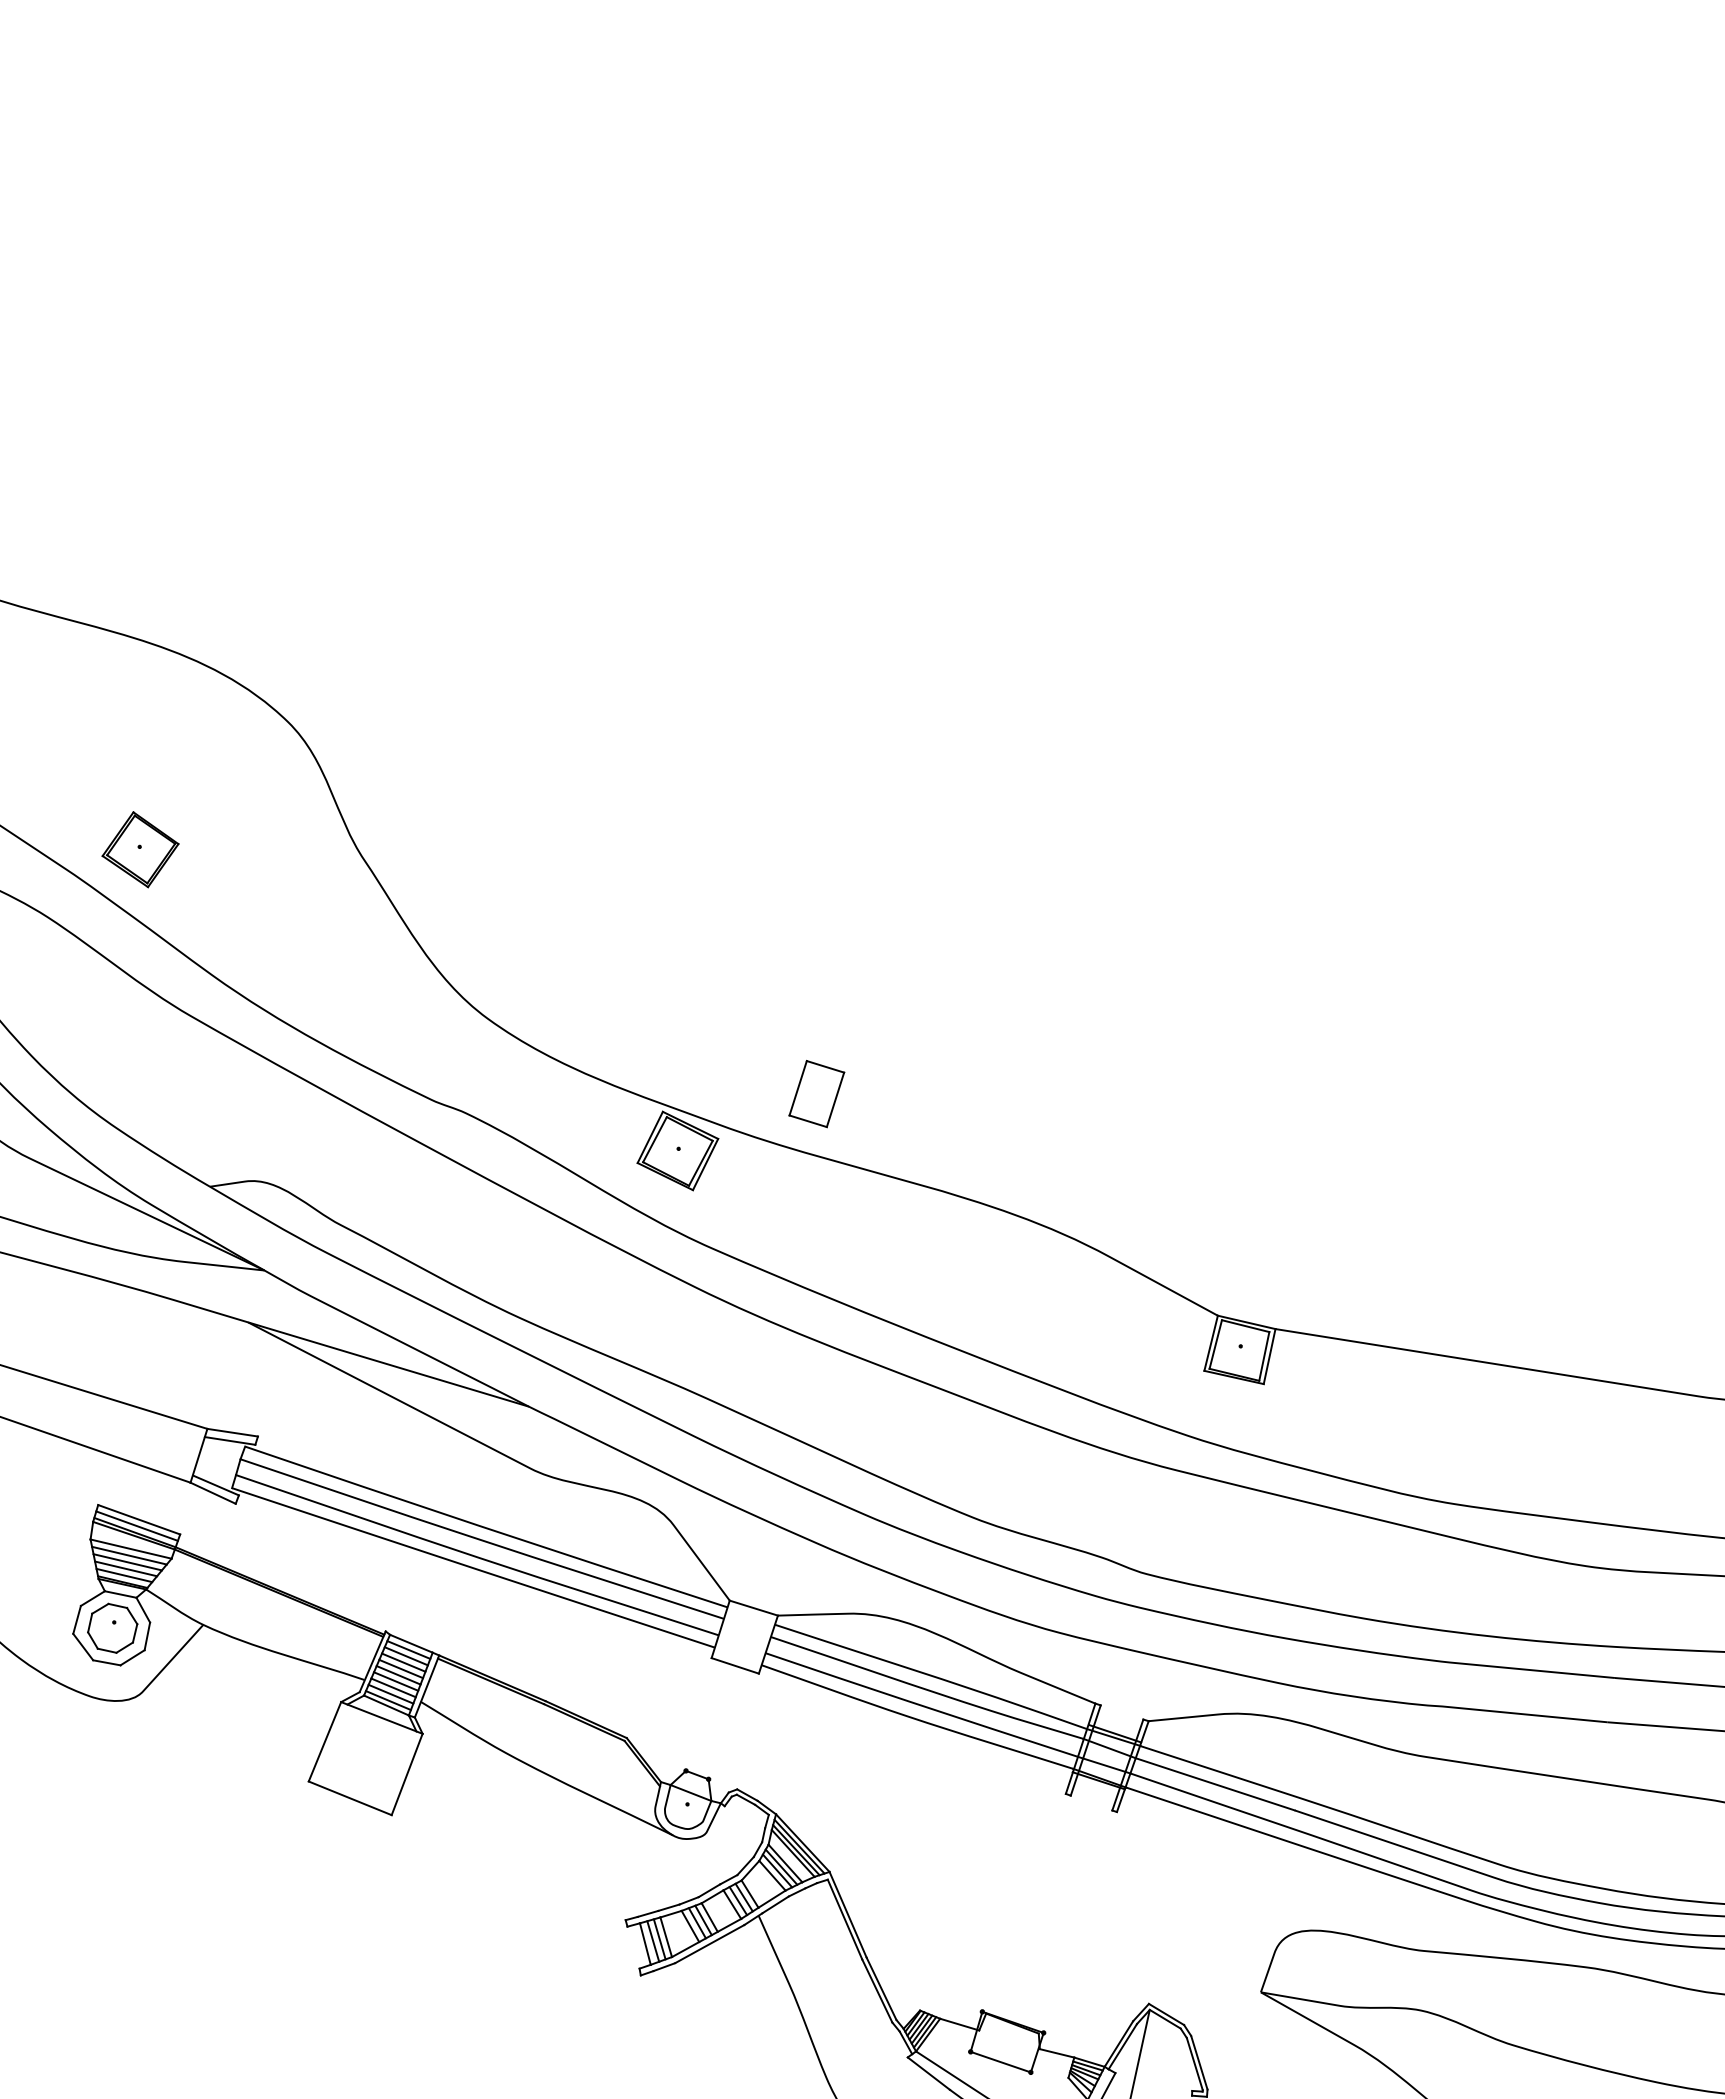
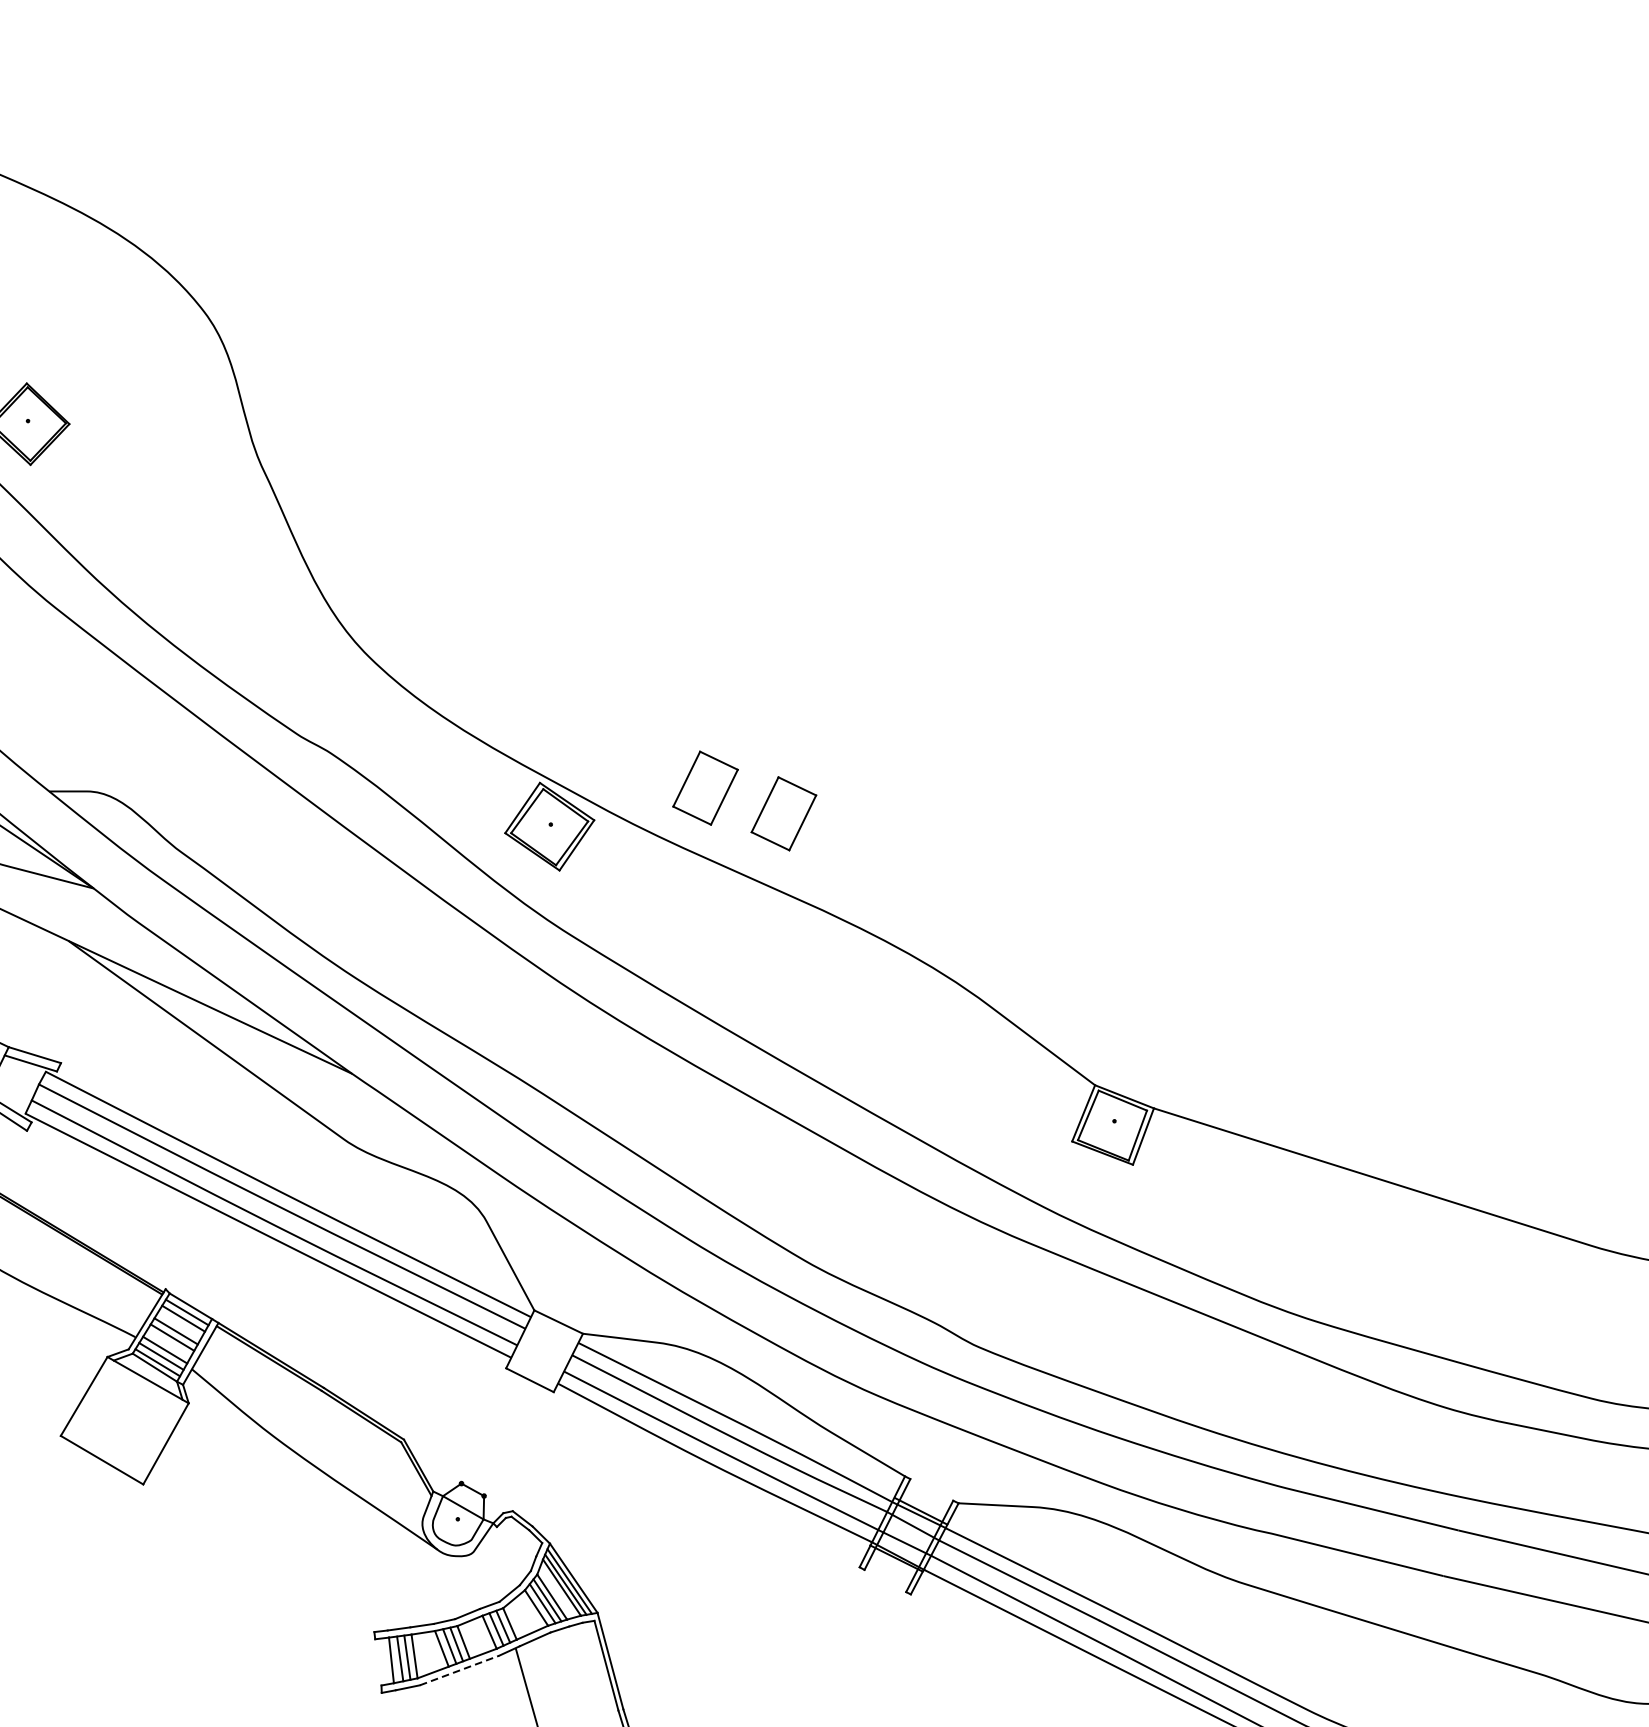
part: (892, 1107) -> (783, 814), added
line: (403, 1662) -> (179, 1324), removed
line: (396, 1681) -> (169, 1343), removed
line: (709, 1944) -> (459, 1670), solid -> dashed

